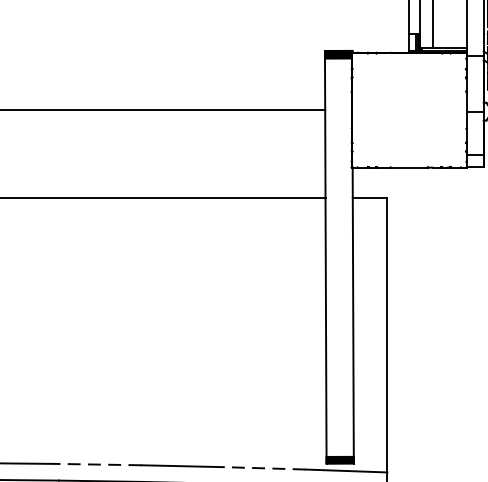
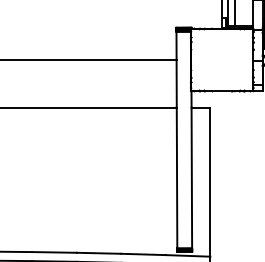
line: (98, 464) -> (53, 252), dashed -> solid
line: (264, 468) -> (143, 254), dashed -> solid

